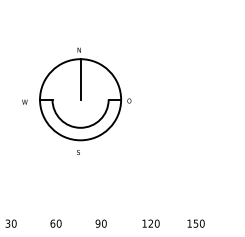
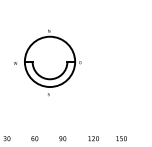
line: (81, 78) -> (50, 48), removed

